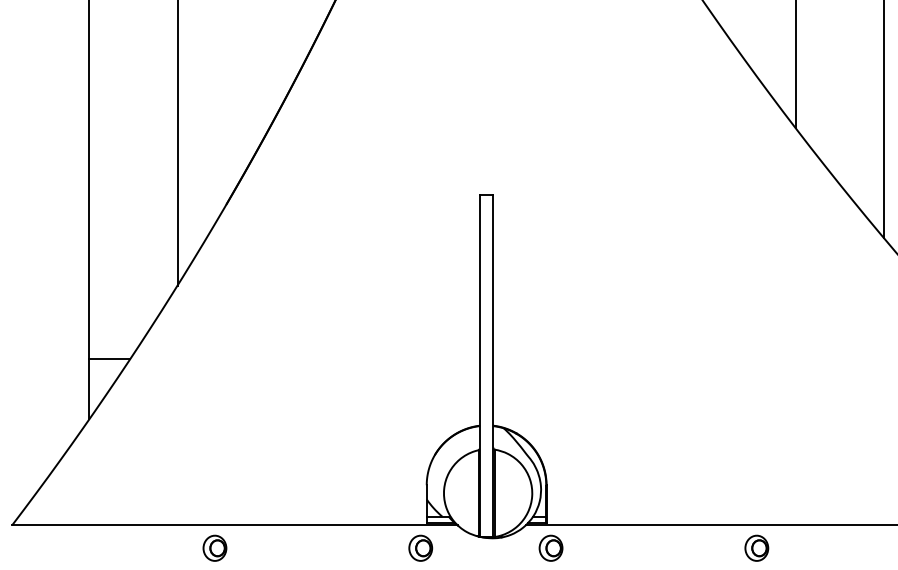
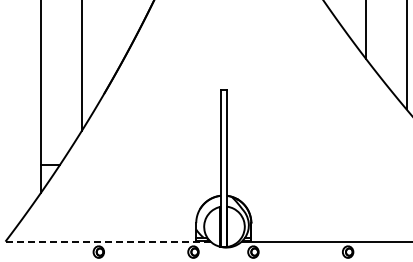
line: (235, 525) -> (108, 241), solid -> dashed

